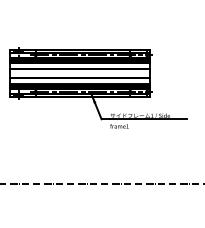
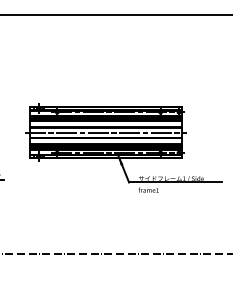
line: (79, 73) -> (105, 132), added

